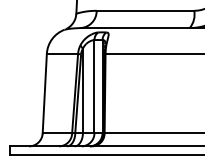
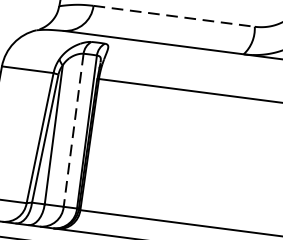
line: (145, 10) -> (174, 15), solid -> dashed
line: (94, 86) -> (73, 130), solid -> dashed

